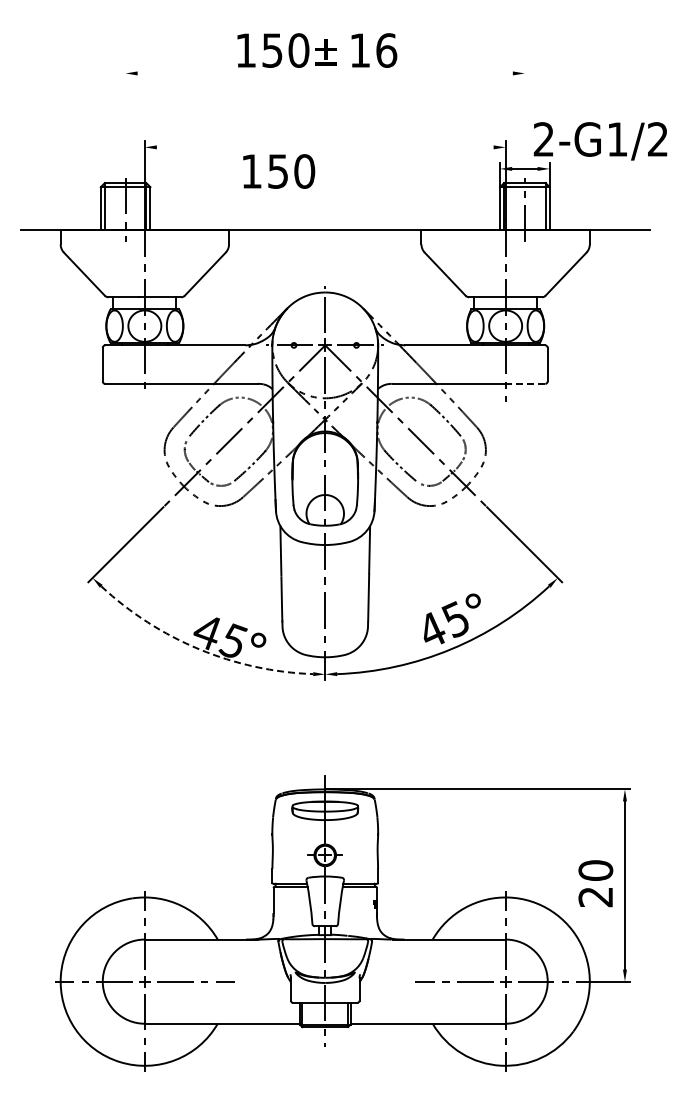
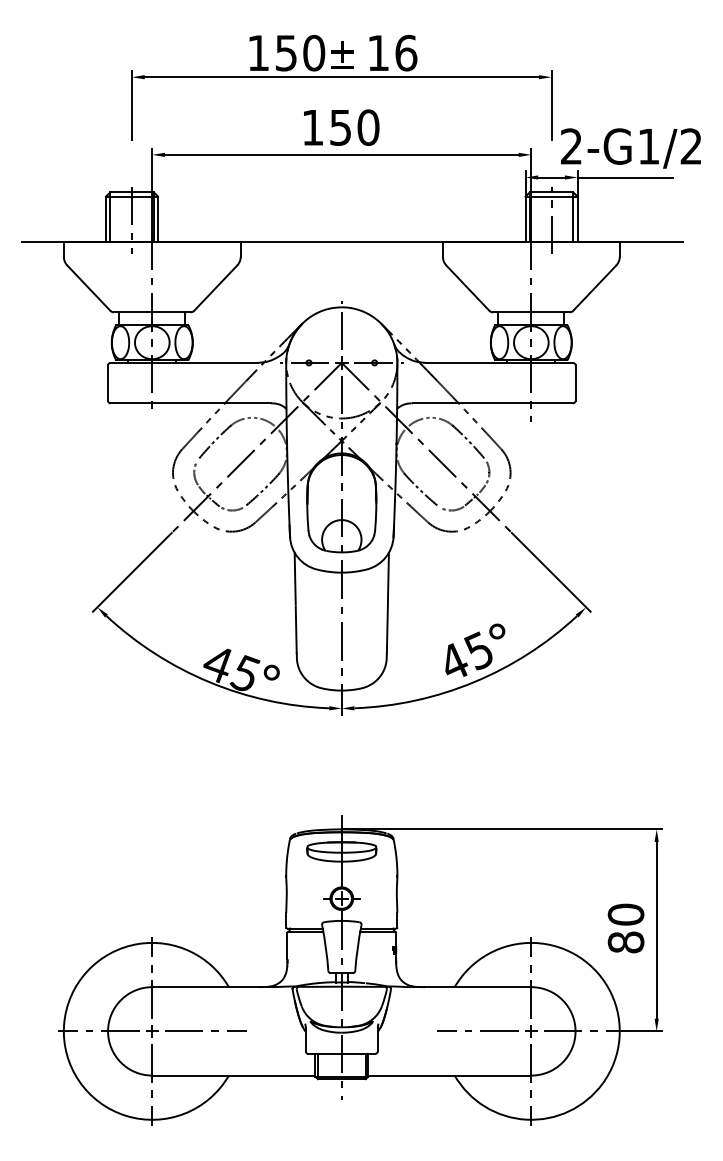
line: (324, 73) -> (341, 77), added
line: (125, 100) -> (131, 105), added
line: (524, 100) -> (551, 105), added
line: (324, 147) -> (341, 155), added
line: (594, 168) -> (624, 177), added
text: (279, 171) -> (342, 127), moved
line: (525, 383) -> (552, 402), dashed -> solid
arc: (199, 649) -> (209, 682), dashed -> solid
text: (595, 896) -> (625, 941), 20 -> 80

